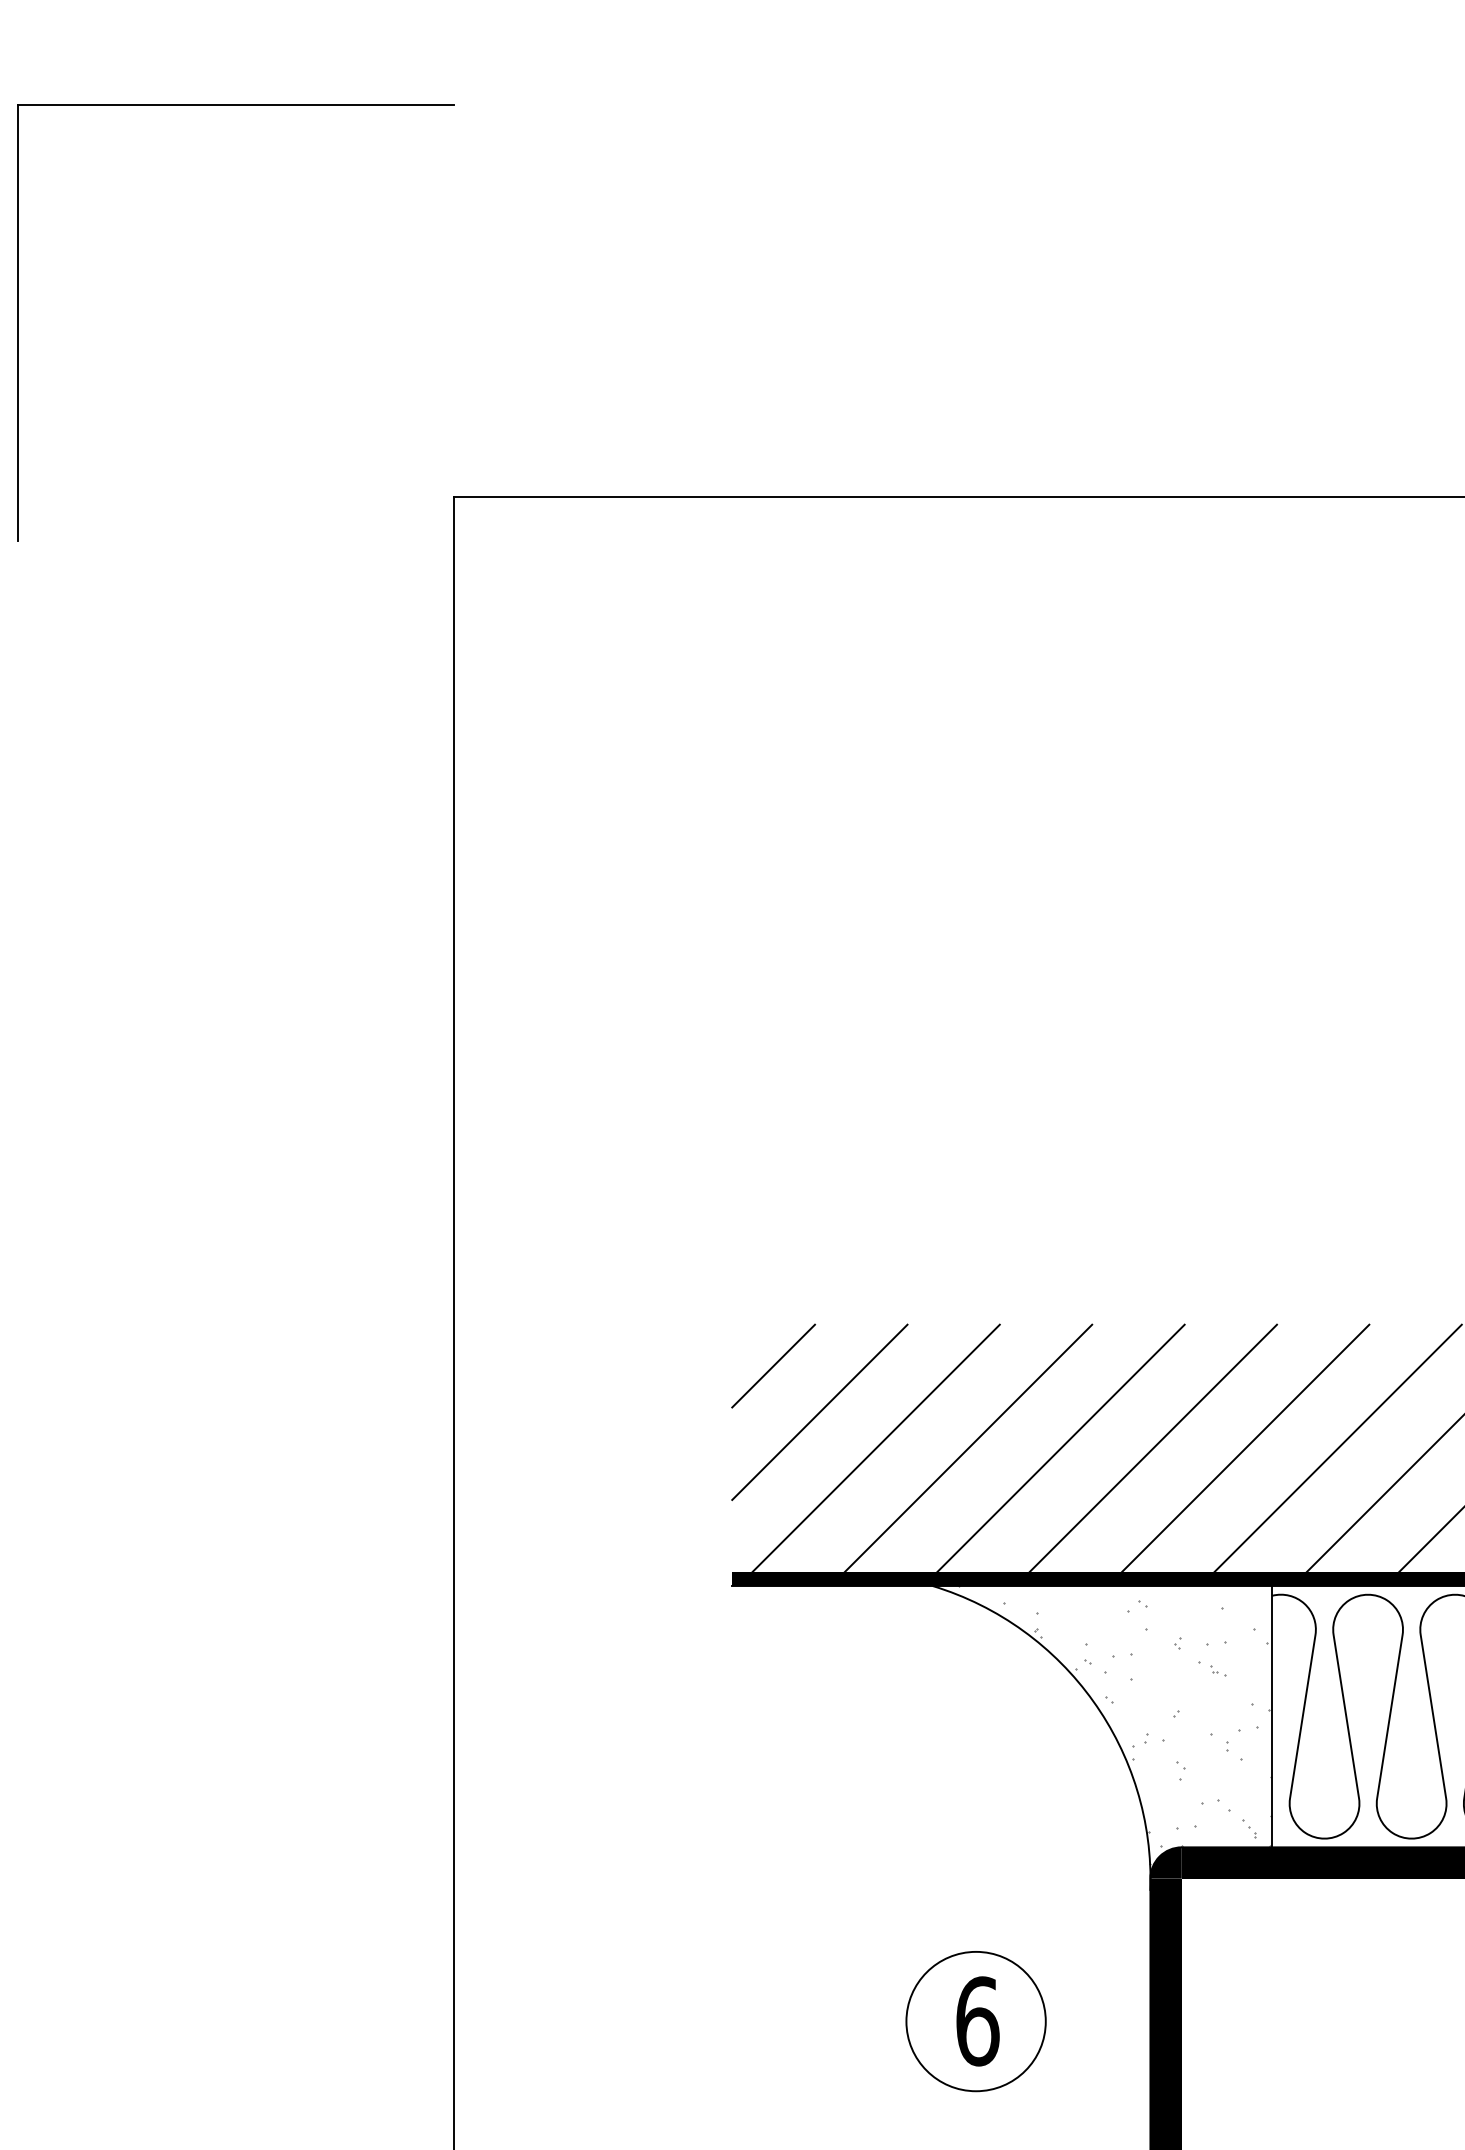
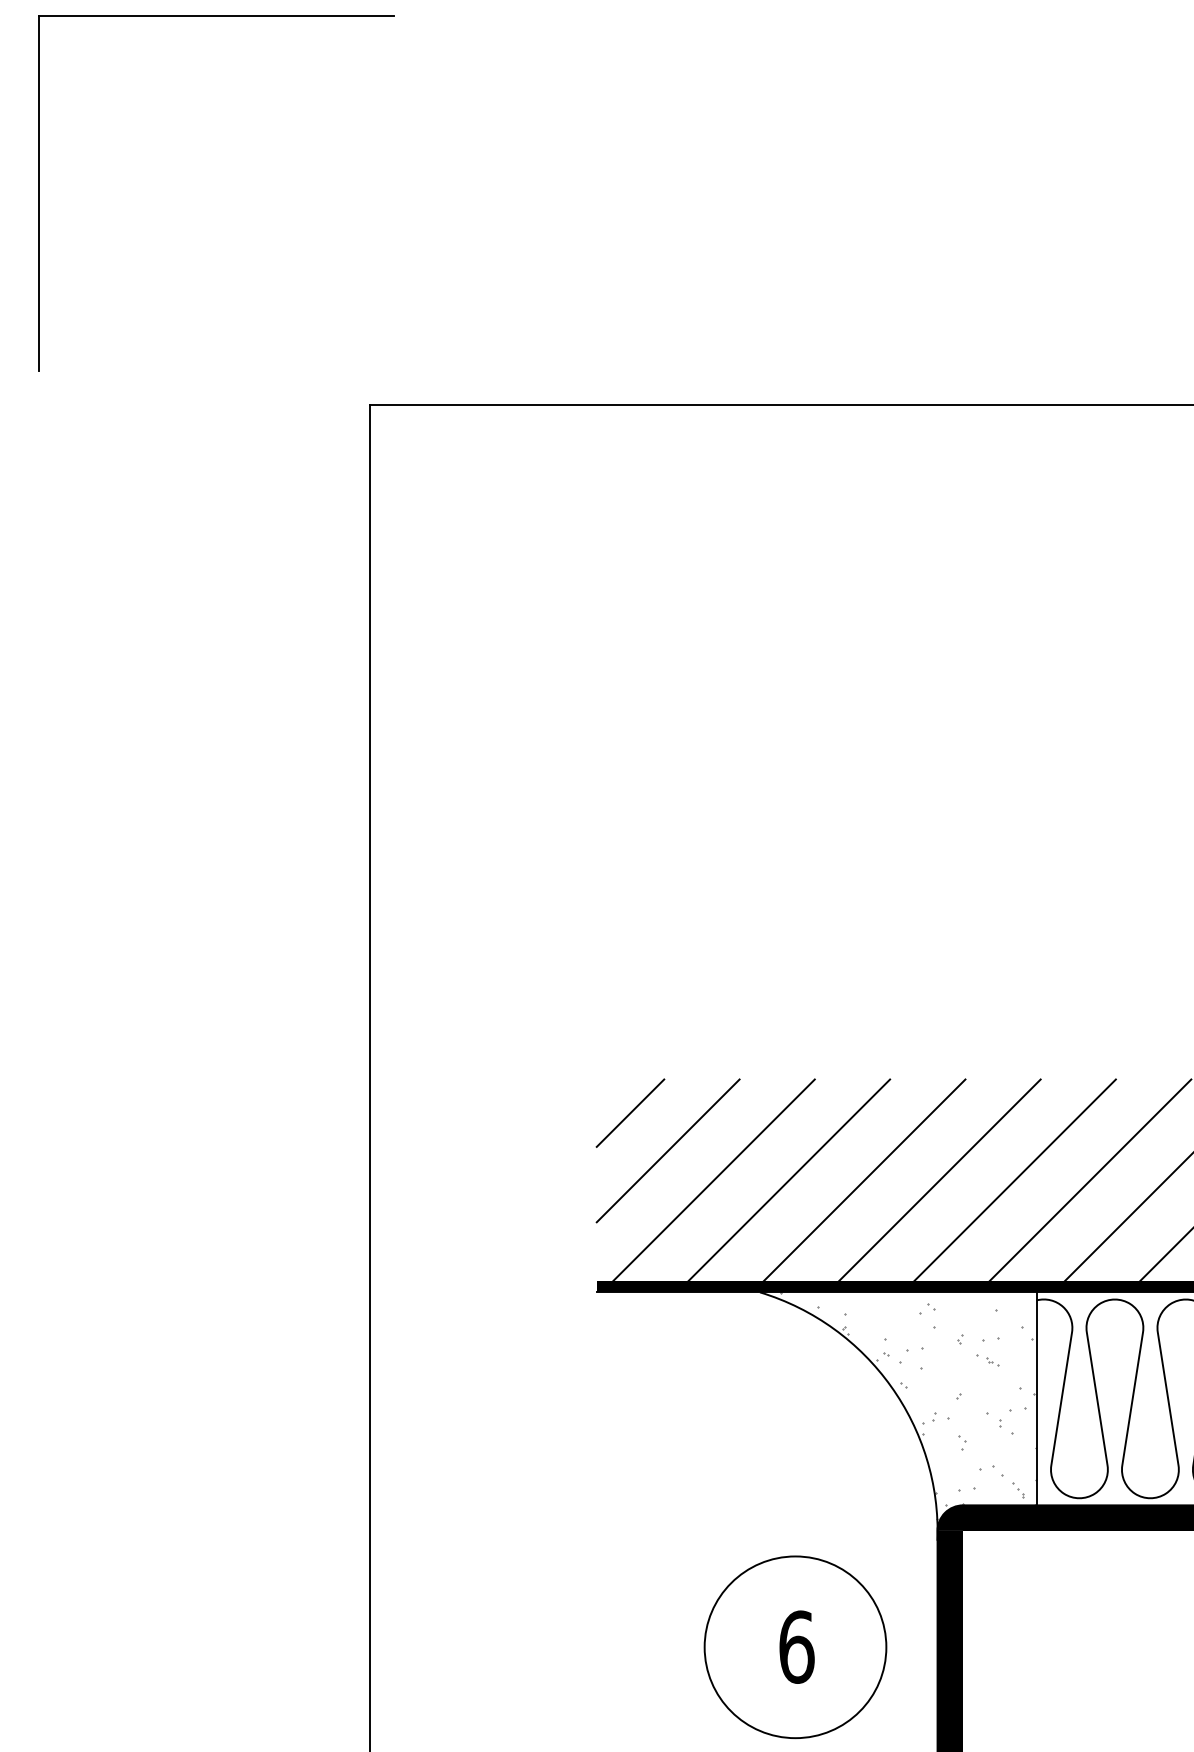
part: (236, 106) -> (216, 16), moved
circle: (976, 2021) -> (795, 1647), size x1.6

